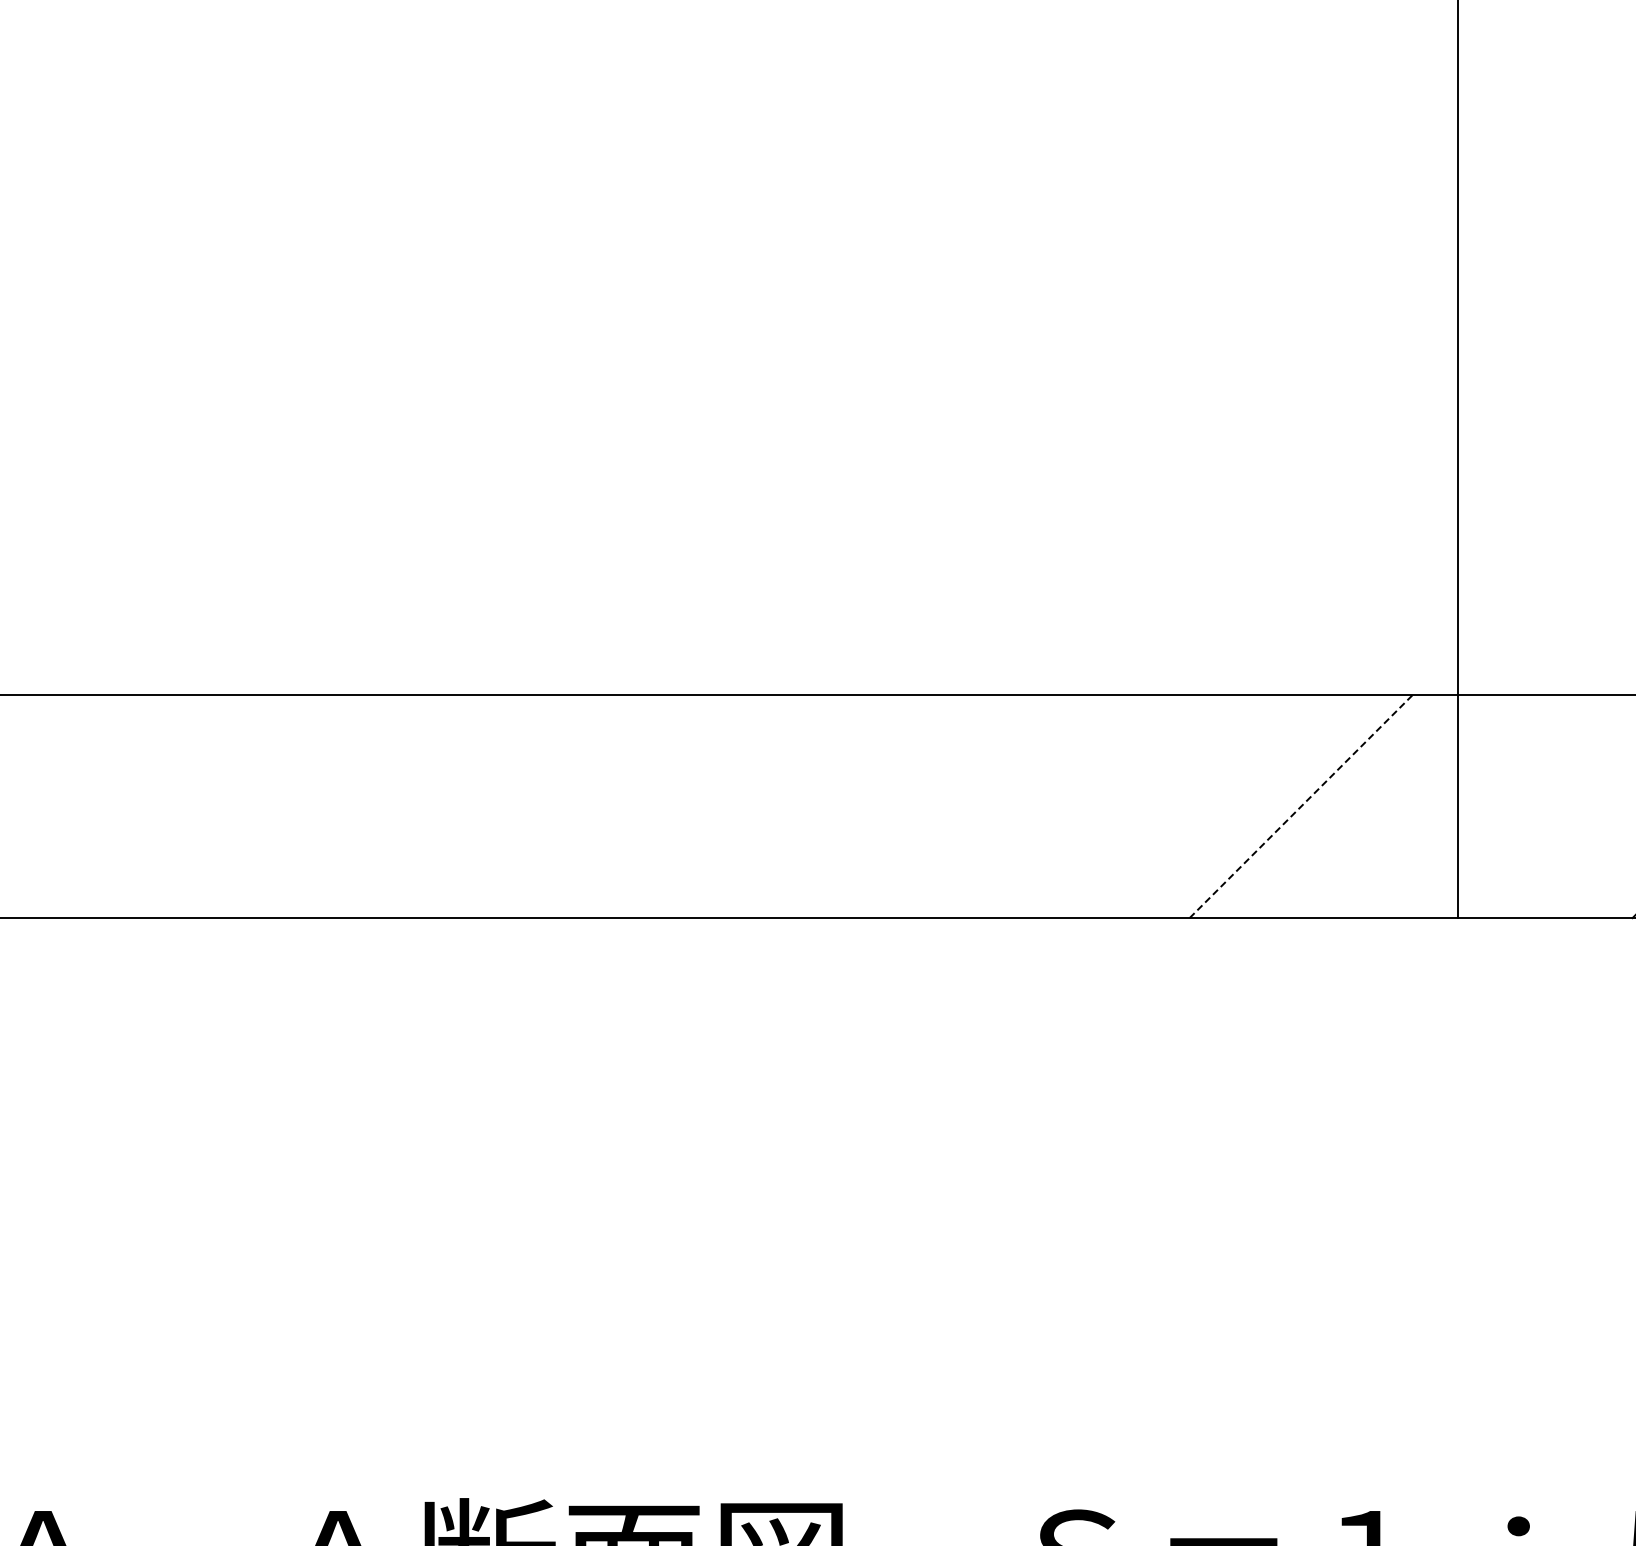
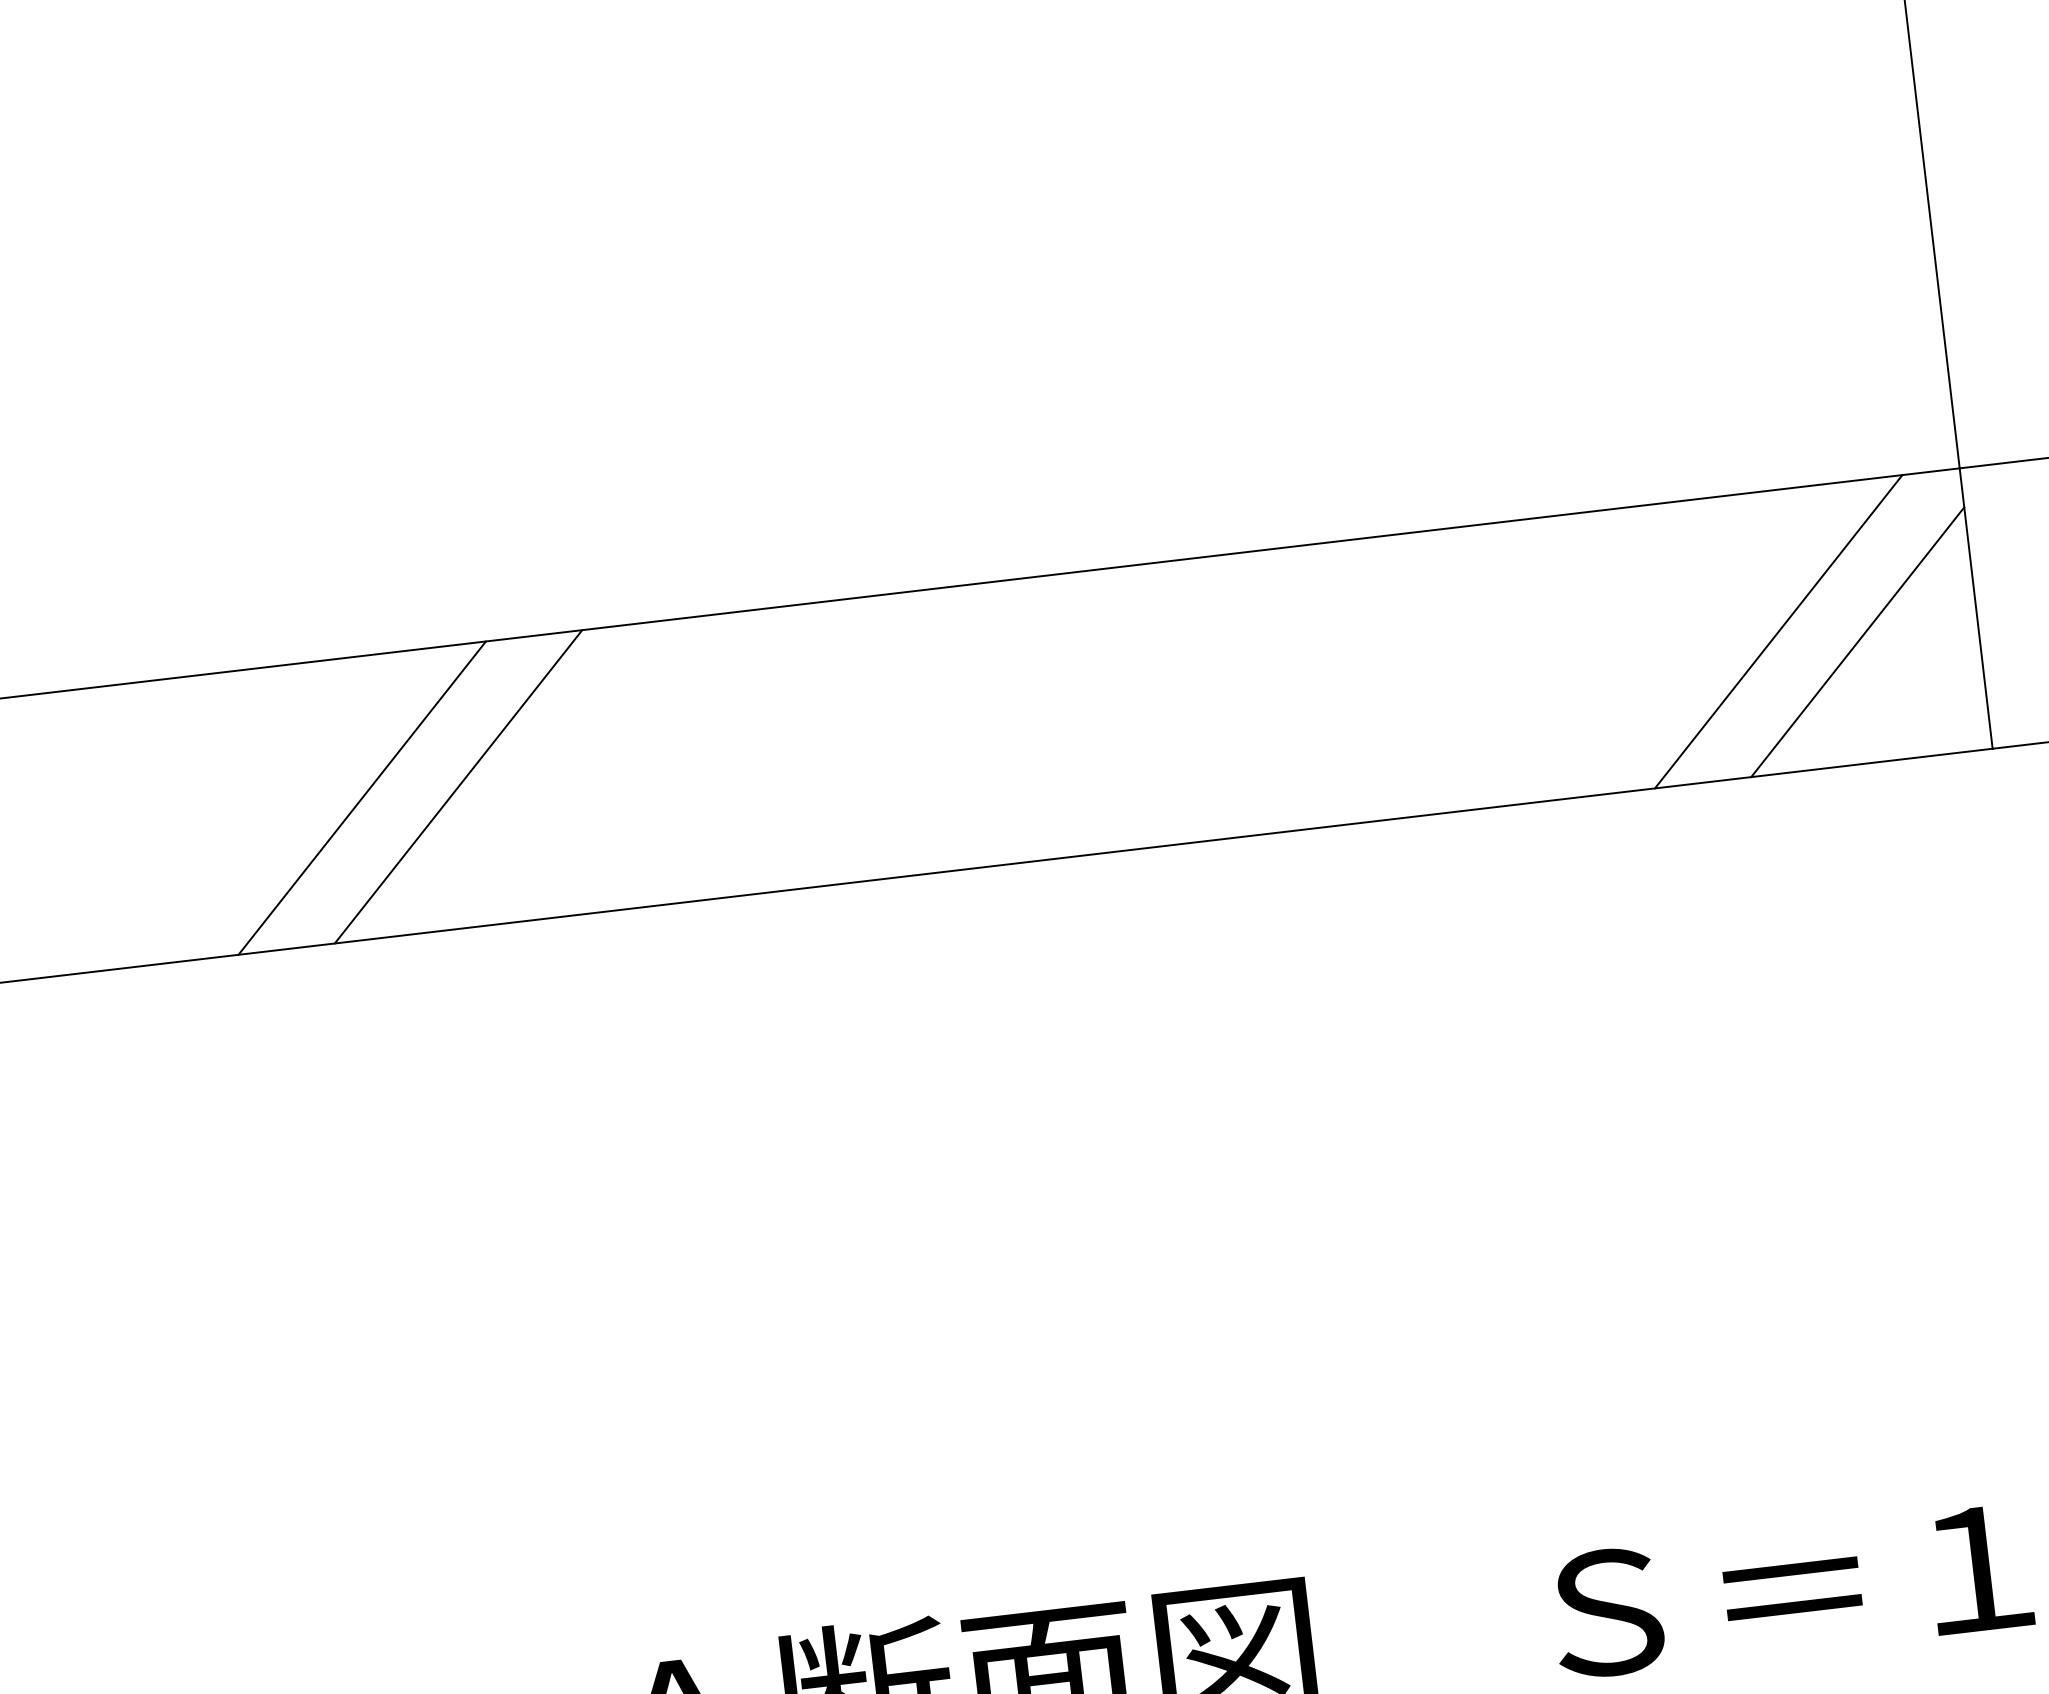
line: (175, 806) -> (361, 797), added
line: (252, 806) -> (458, 786), added
line: (1301, 806) -> (1779, 631), dashed -> solid
line: (1361, 822) -> (1857, 642), added

